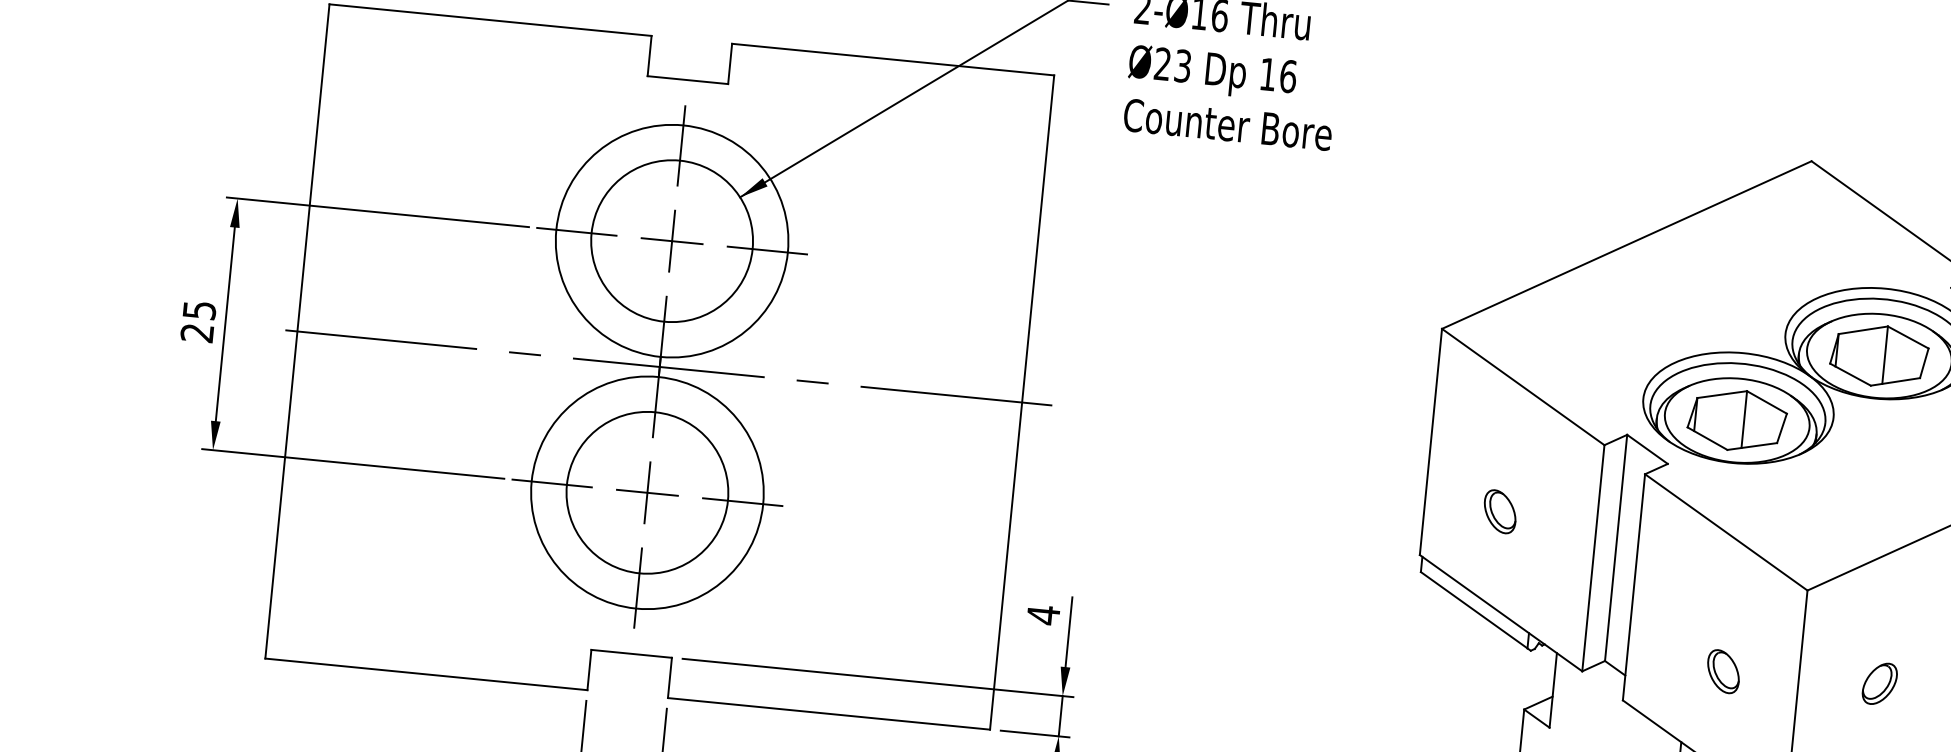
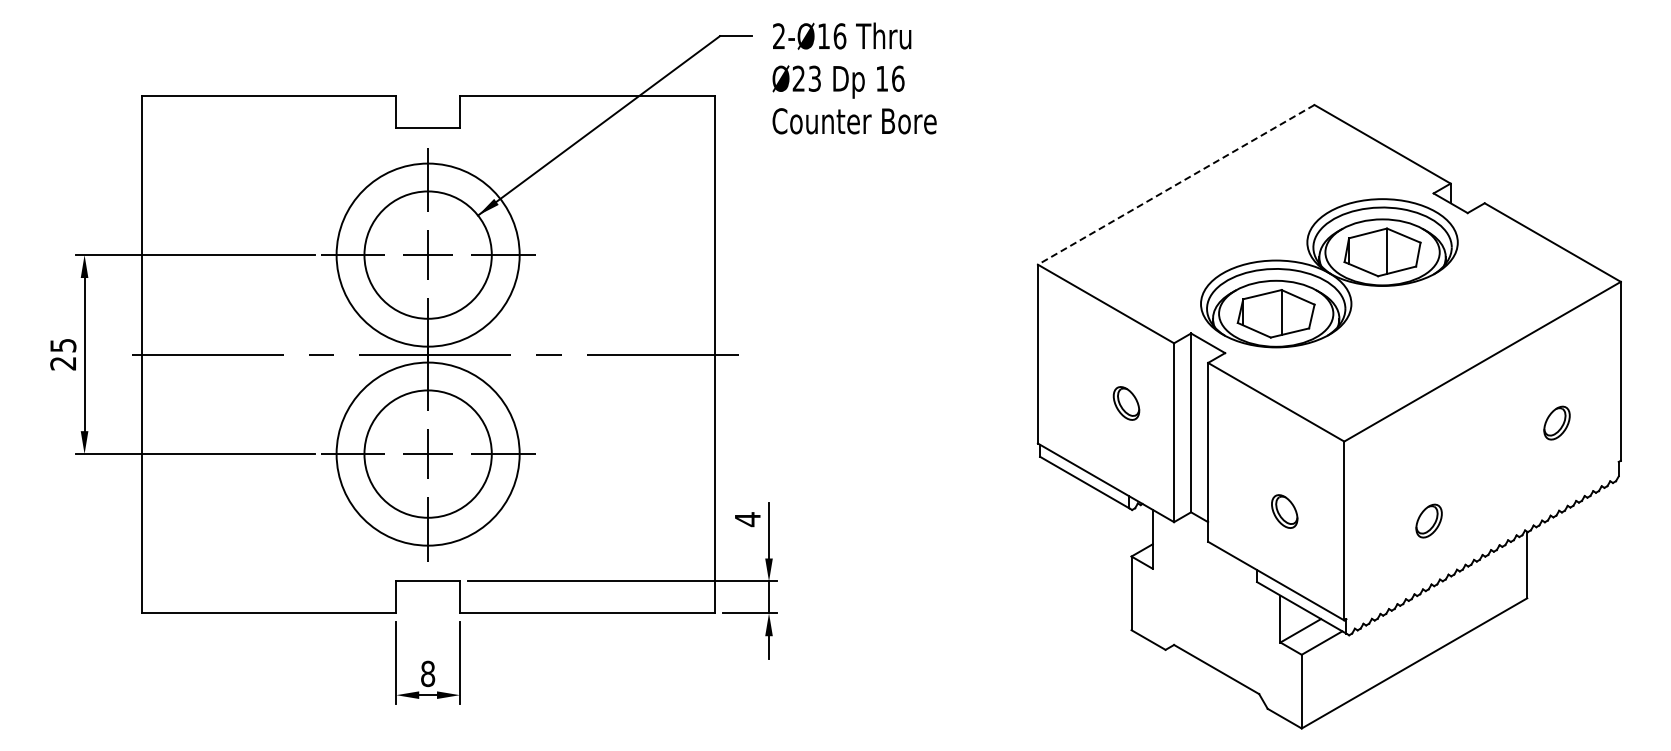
line: (1627, 244) -> (1176, 184), solid -> dashed
part: (1500, 511) -> (1126, 403), moved
part: (1879, 683) -> (1428, 520), moved

